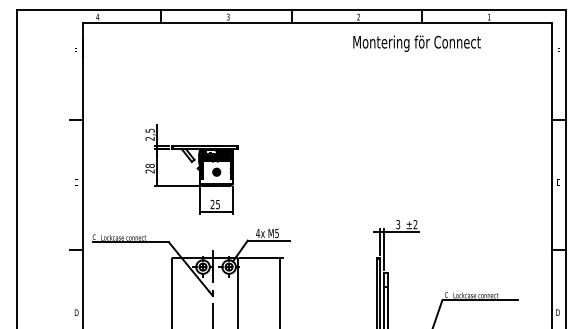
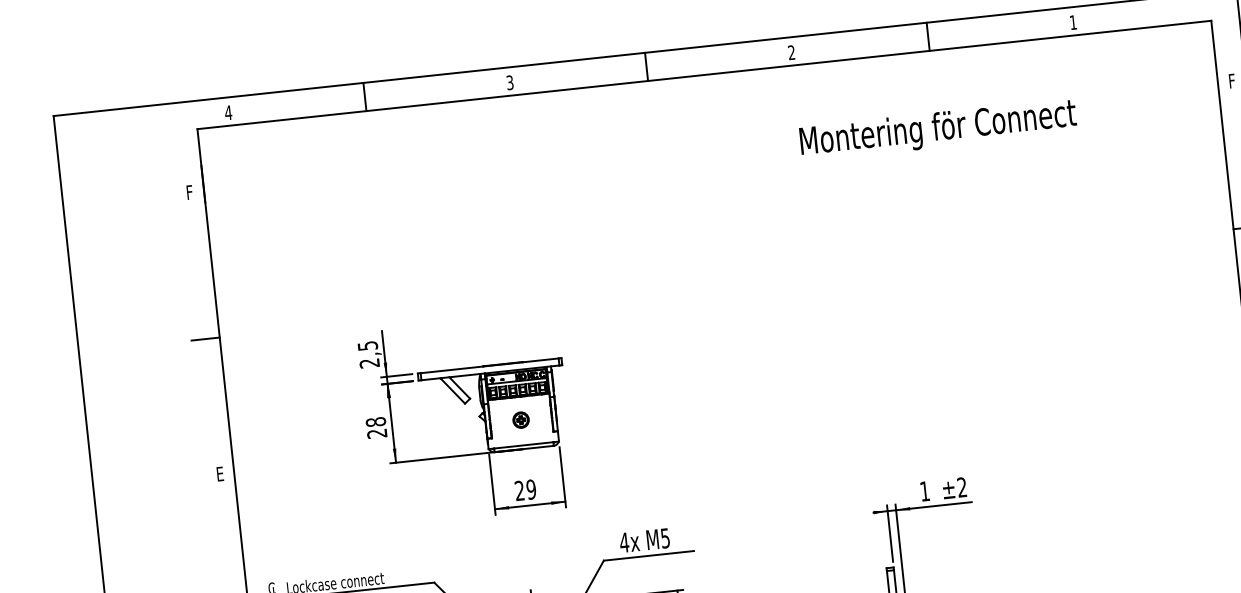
text: (416, 43) -> (937, 129), moved
text: (218, 204) -> (532, 489), 25 -> 29
text: (398, 224) -> (925, 491), 3 -> 1

